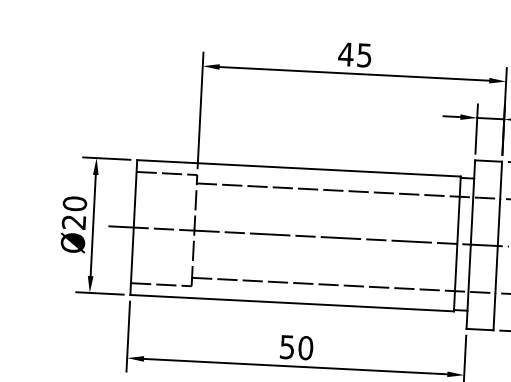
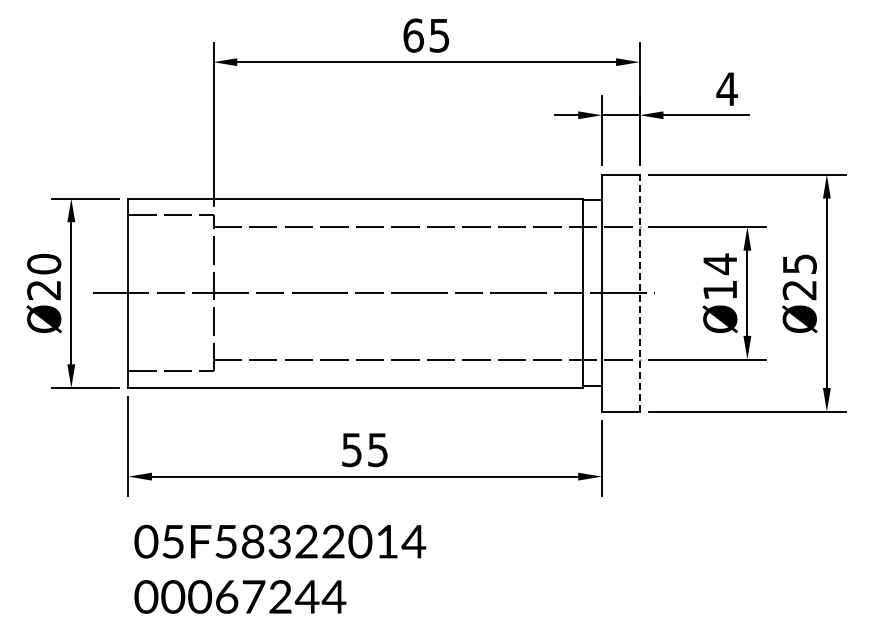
text: (346, 54) -> (413, 35), 45 -> 65
line: (497, 245) -> (639, 292), solid -> dashed
text: (305, 347) -> (377, 449), 50 -> 55

